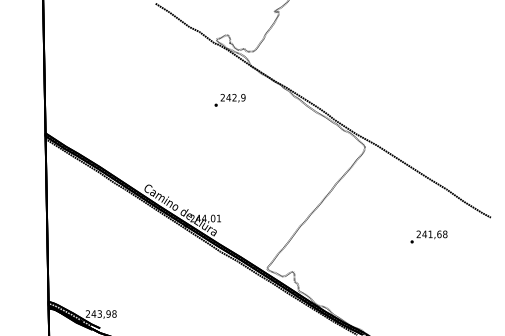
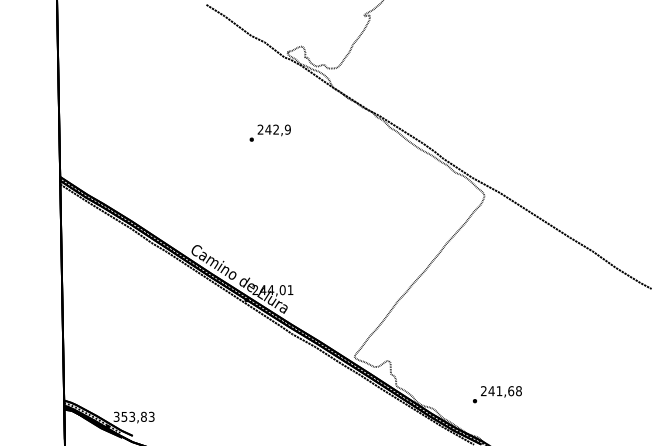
text: (229, 99) -> (269, 132), moved
text: (429, 236) -> (497, 394), moved
text: (100, 313) -> (133, 416), 243,98 -> 353,83

